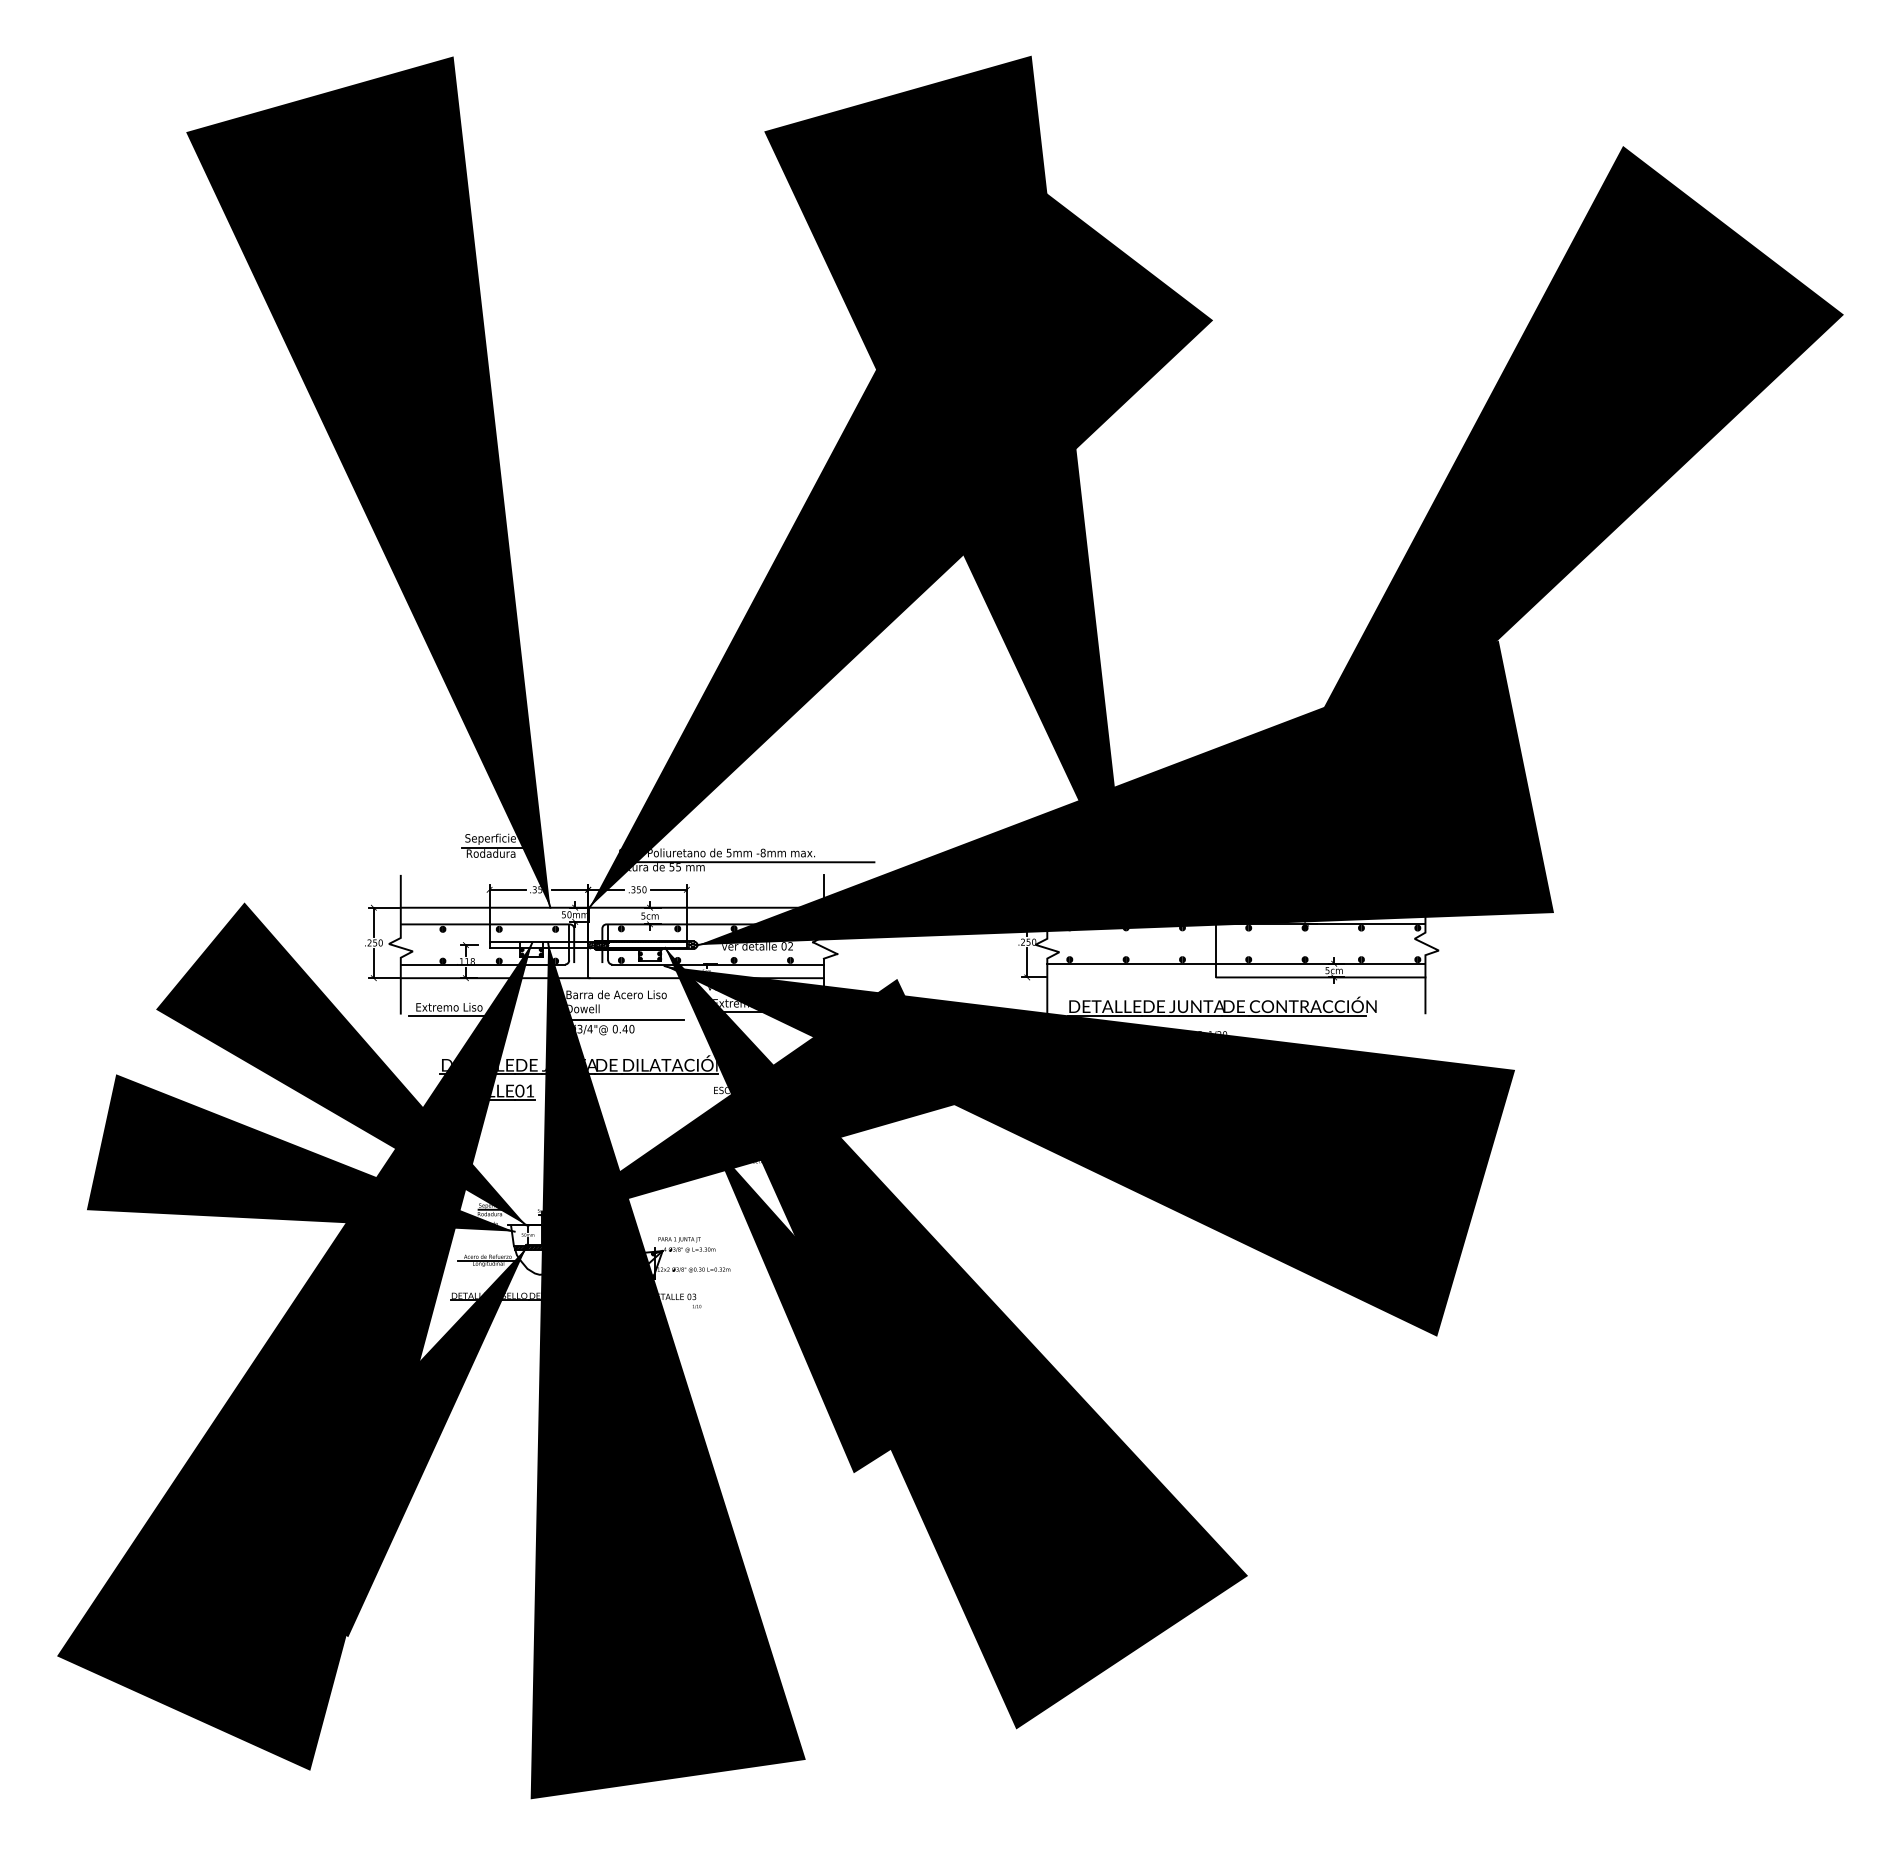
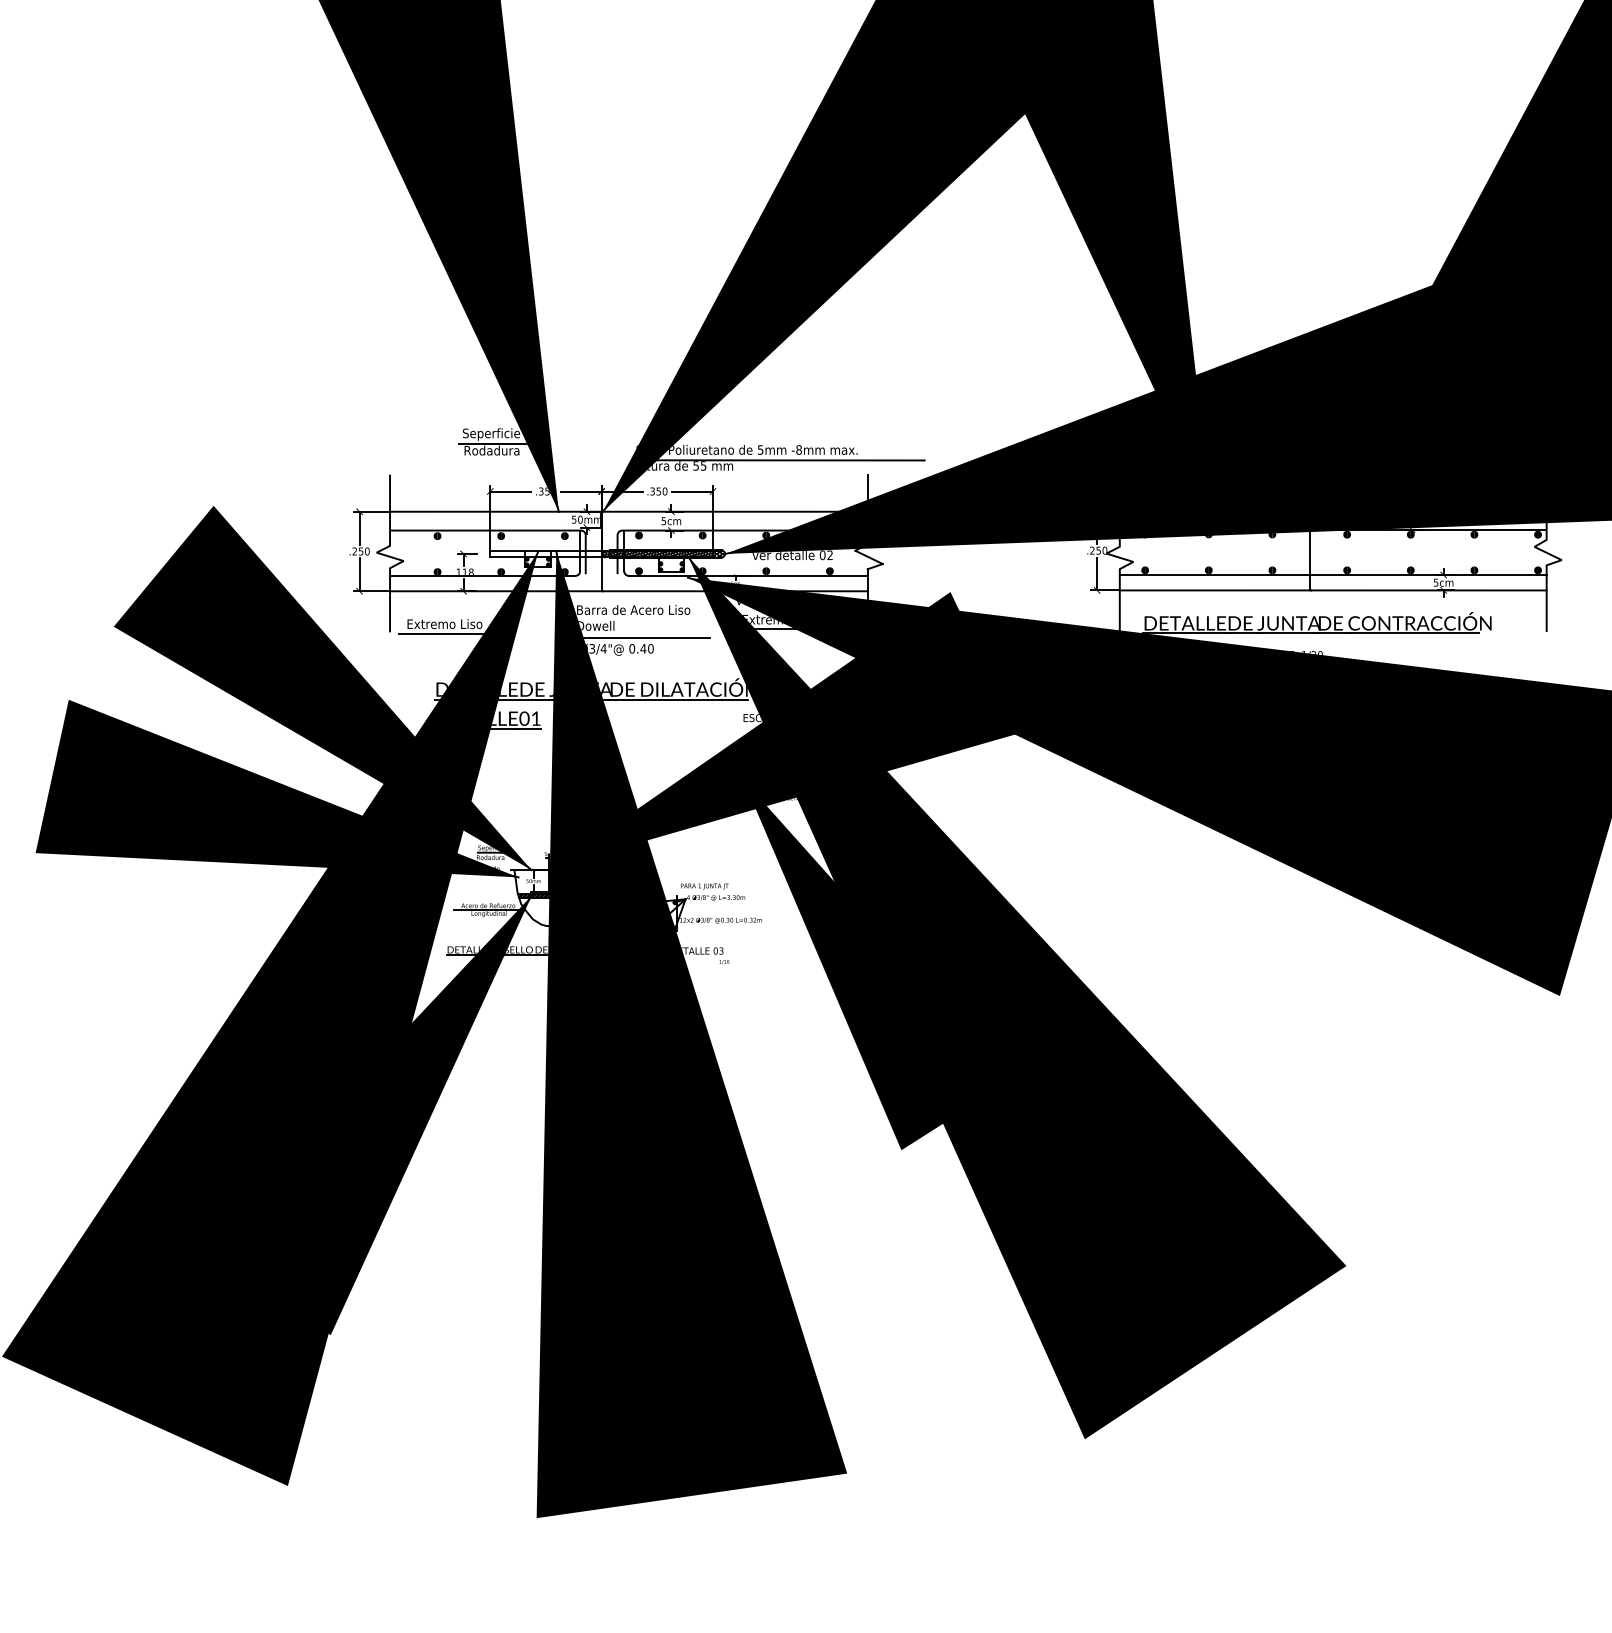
hatch: (647, 944) -> (668, 553), added
line: (1131, 977) -> (1214, 590), added

